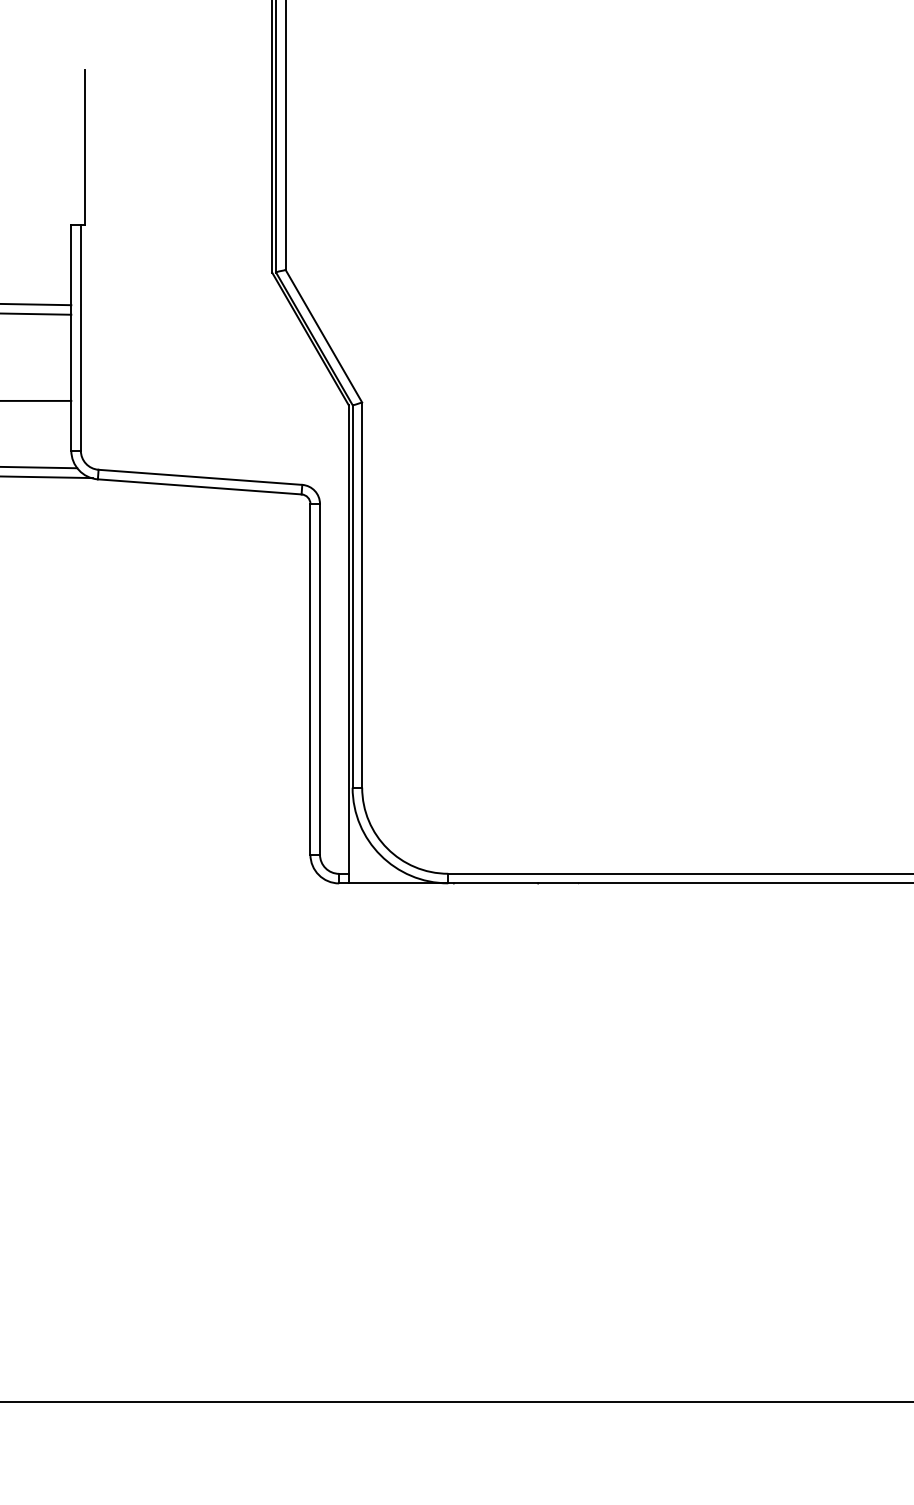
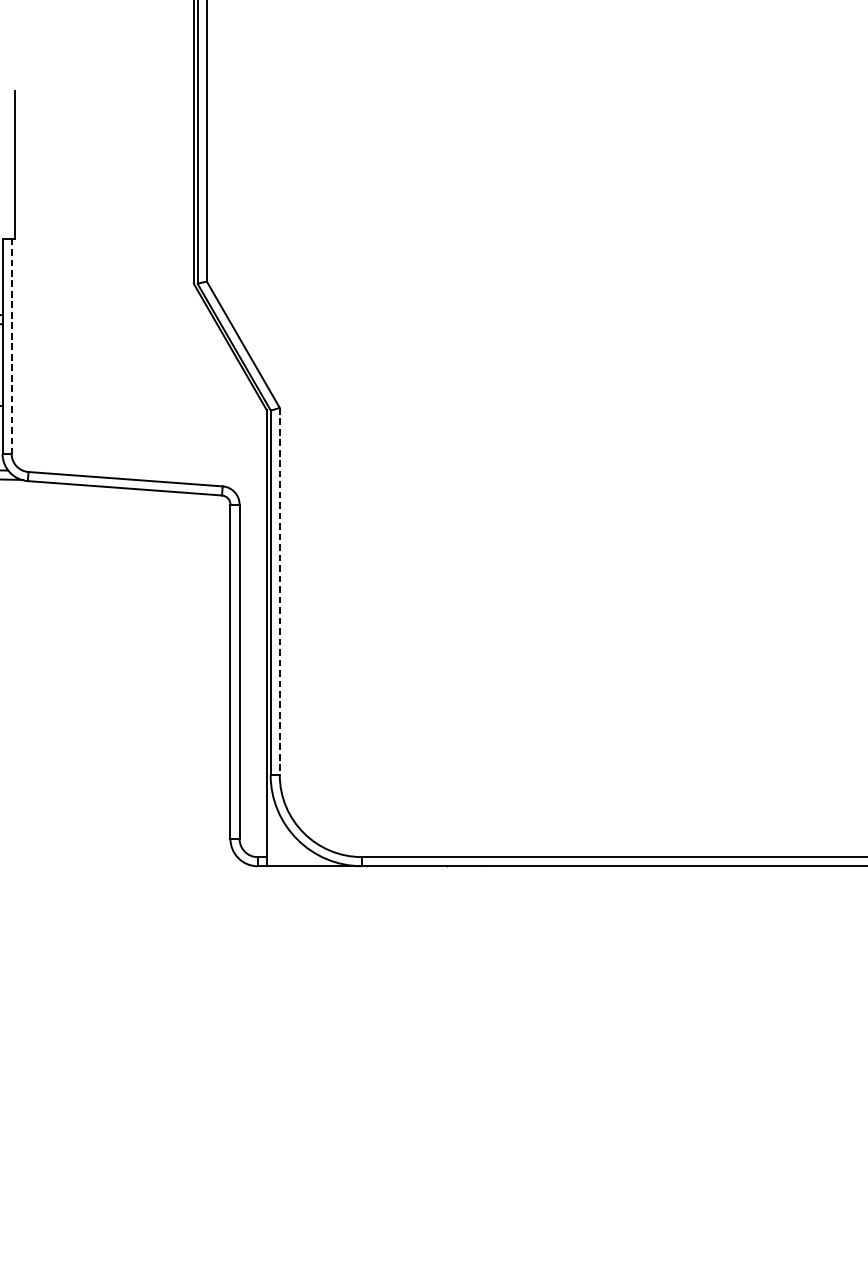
line: (80, 337) -> (11, 345), solid -> dashed
line: (362, 595) -> (280, 591), solid -> dashed

